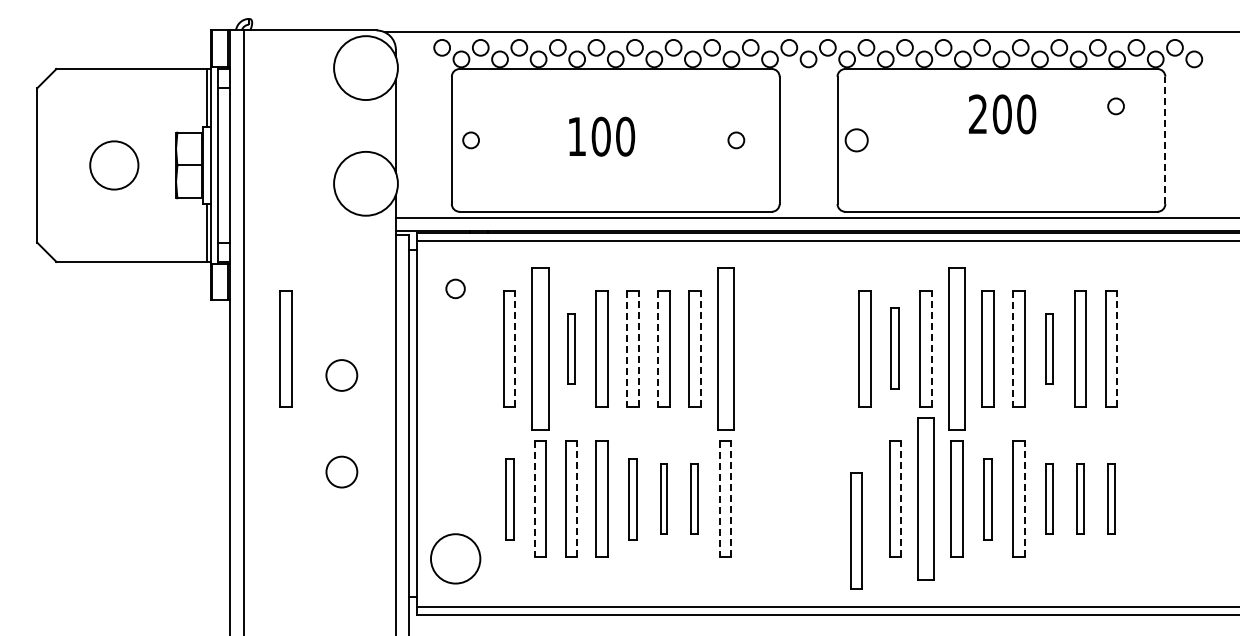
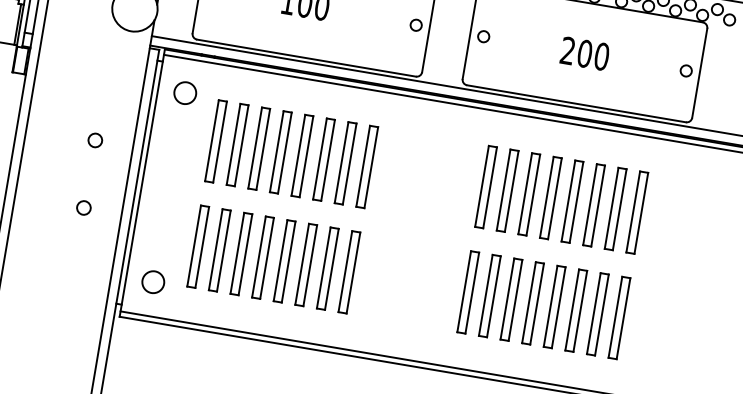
circle: (1115, 106) -> (685, 70), moved
text: (1002, 114) -> (585, 53), moved
circle: (736, 140) -> (416, 25), moved
circle: (856, 140) -> (483, 36), size x0.71
line: (1165, 140) -> (699, 73), dashed -> solid
circle: (455, 288) -> (185, 92), size x1.67
part: (285, 348) -> (59, 114), removed
line: (515, 348) -> (220, 141), dashed -> solid
part: (540, 348) -> (237, 144), size x0.71
part: (571, 348) -> (259, 148), size x1.67
line: (627, 348) -> (298, 155), dashed -> solid
line: (638, 348) -> (306, 156), dashed -> solid
line: (658, 348) -> (320, 158), dashed -> solid
line: (700, 348) -> (349, 163), dashed -> solid
part: (725, 348) -> (367, 166), size x0.71
part: (864, 348) -> (464, 183), removed
part: (895, 348) -> (486, 186), size x1.43
line: (932, 348) -> (512, 191), dashed -> solid
part: (956, 348) -> (528, 194), size x0.71
line: (1013, 348) -> (568, 200), dashed -> solid
part: (1049, 348) -> (593, 205), size x1.67
line: (1117, 348) -> (641, 213), dashed -> solid
circle: (341, 375) -> (95, 140), size x0.62
circle: (341, 471) -> (83, 207), size x0.62
part: (509, 498) -> (198, 246), size x1.43
part: (632, 498) -> (284, 260), size x1.43
part: (663, 498) -> (305, 264), size x1.67
part: (694, 498) -> (327, 268), size x1.67
part: (925, 498) -> (489, 295), size x0.71
part: (987, 498) -> (532, 302), size x1.43
part: (1049, 498) -> (576, 310), size x1.67
part: (1080, 498) -> (597, 313), size x1.67
part: (1111, 498) -> (619, 317), size x1.67
line: (534, 499) -> (215, 249), dashed -> solid
line: (577, 499) -> (245, 255), dashed -> solid
line: (719, 499) -> (345, 271), dashed -> solid
line: (731, 499) -> (353, 273), dashed -> solid
line: (901, 499) -> (472, 293), dashed -> solid
line: (1024, 499) -> (558, 307), dashed -> solid
part: (856, 530) -> (437, 309), removed
circle: (455, 558) -> (153, 281), size x0.62

